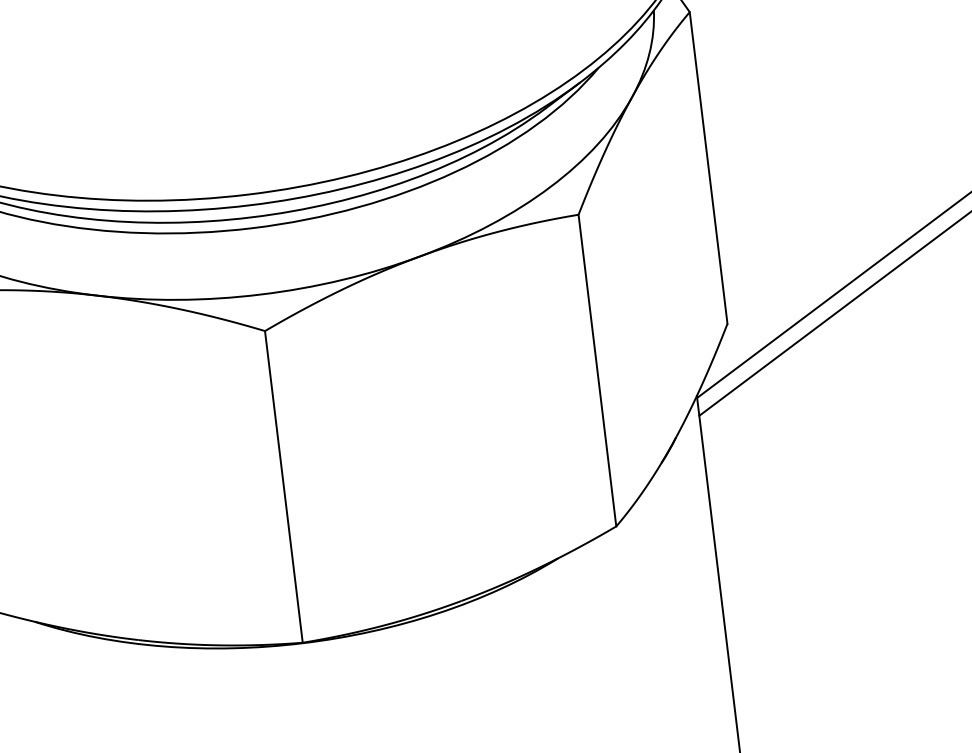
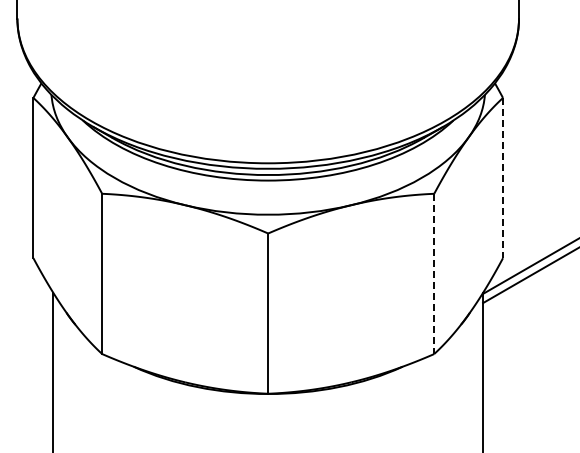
line: (709, 168) -> (503, 178), solid -> dashed
line: (598, 371) -> (434, 274), solid -> dashed

